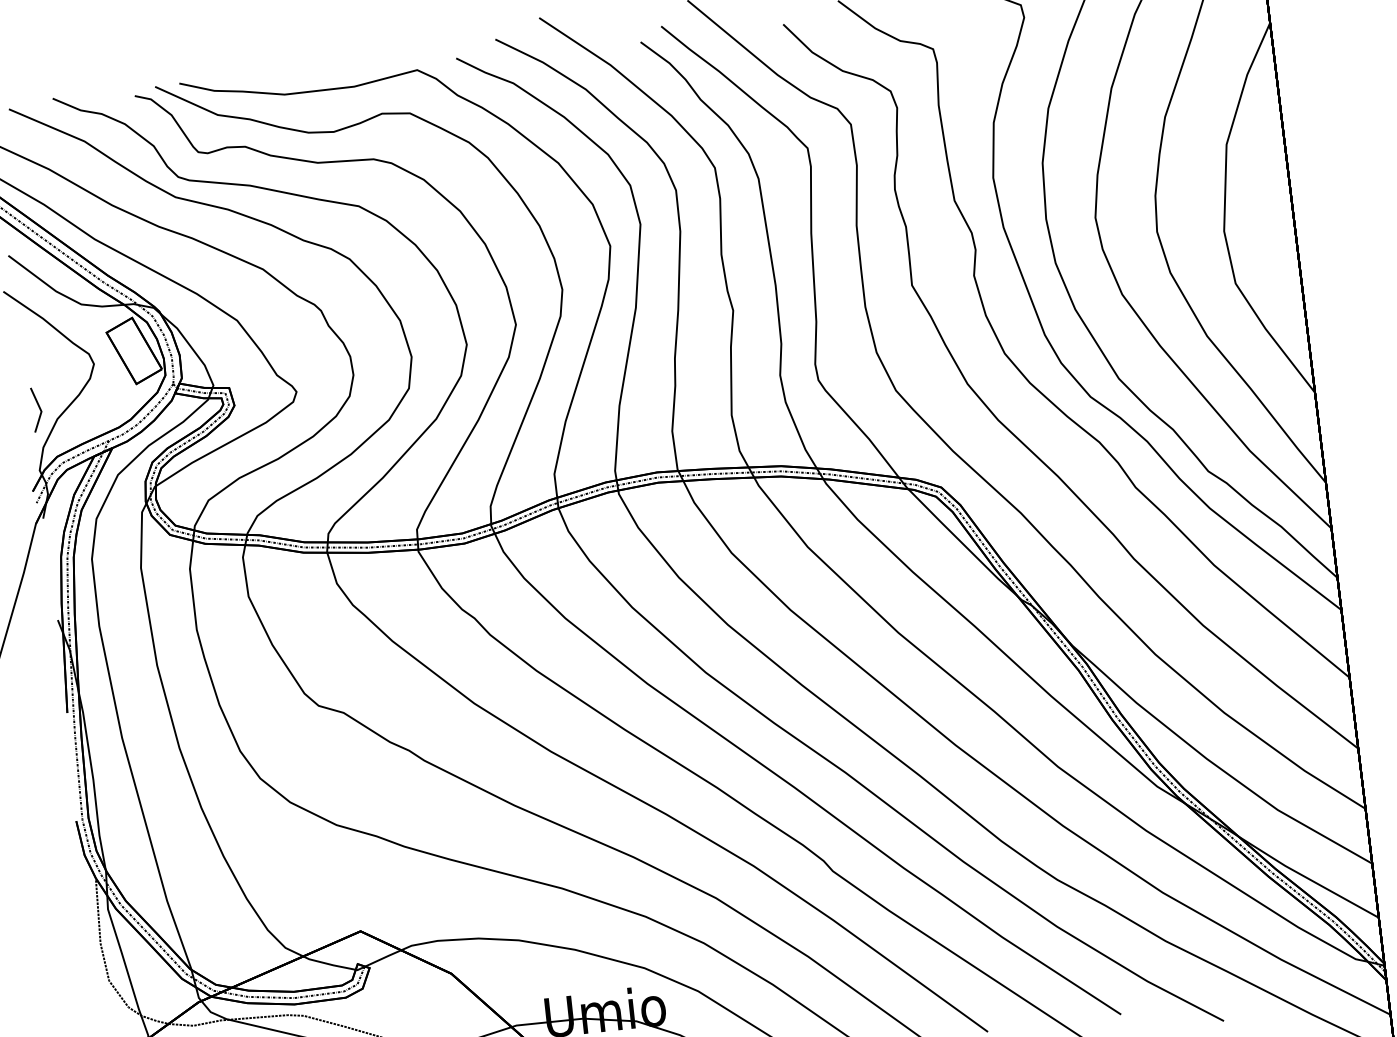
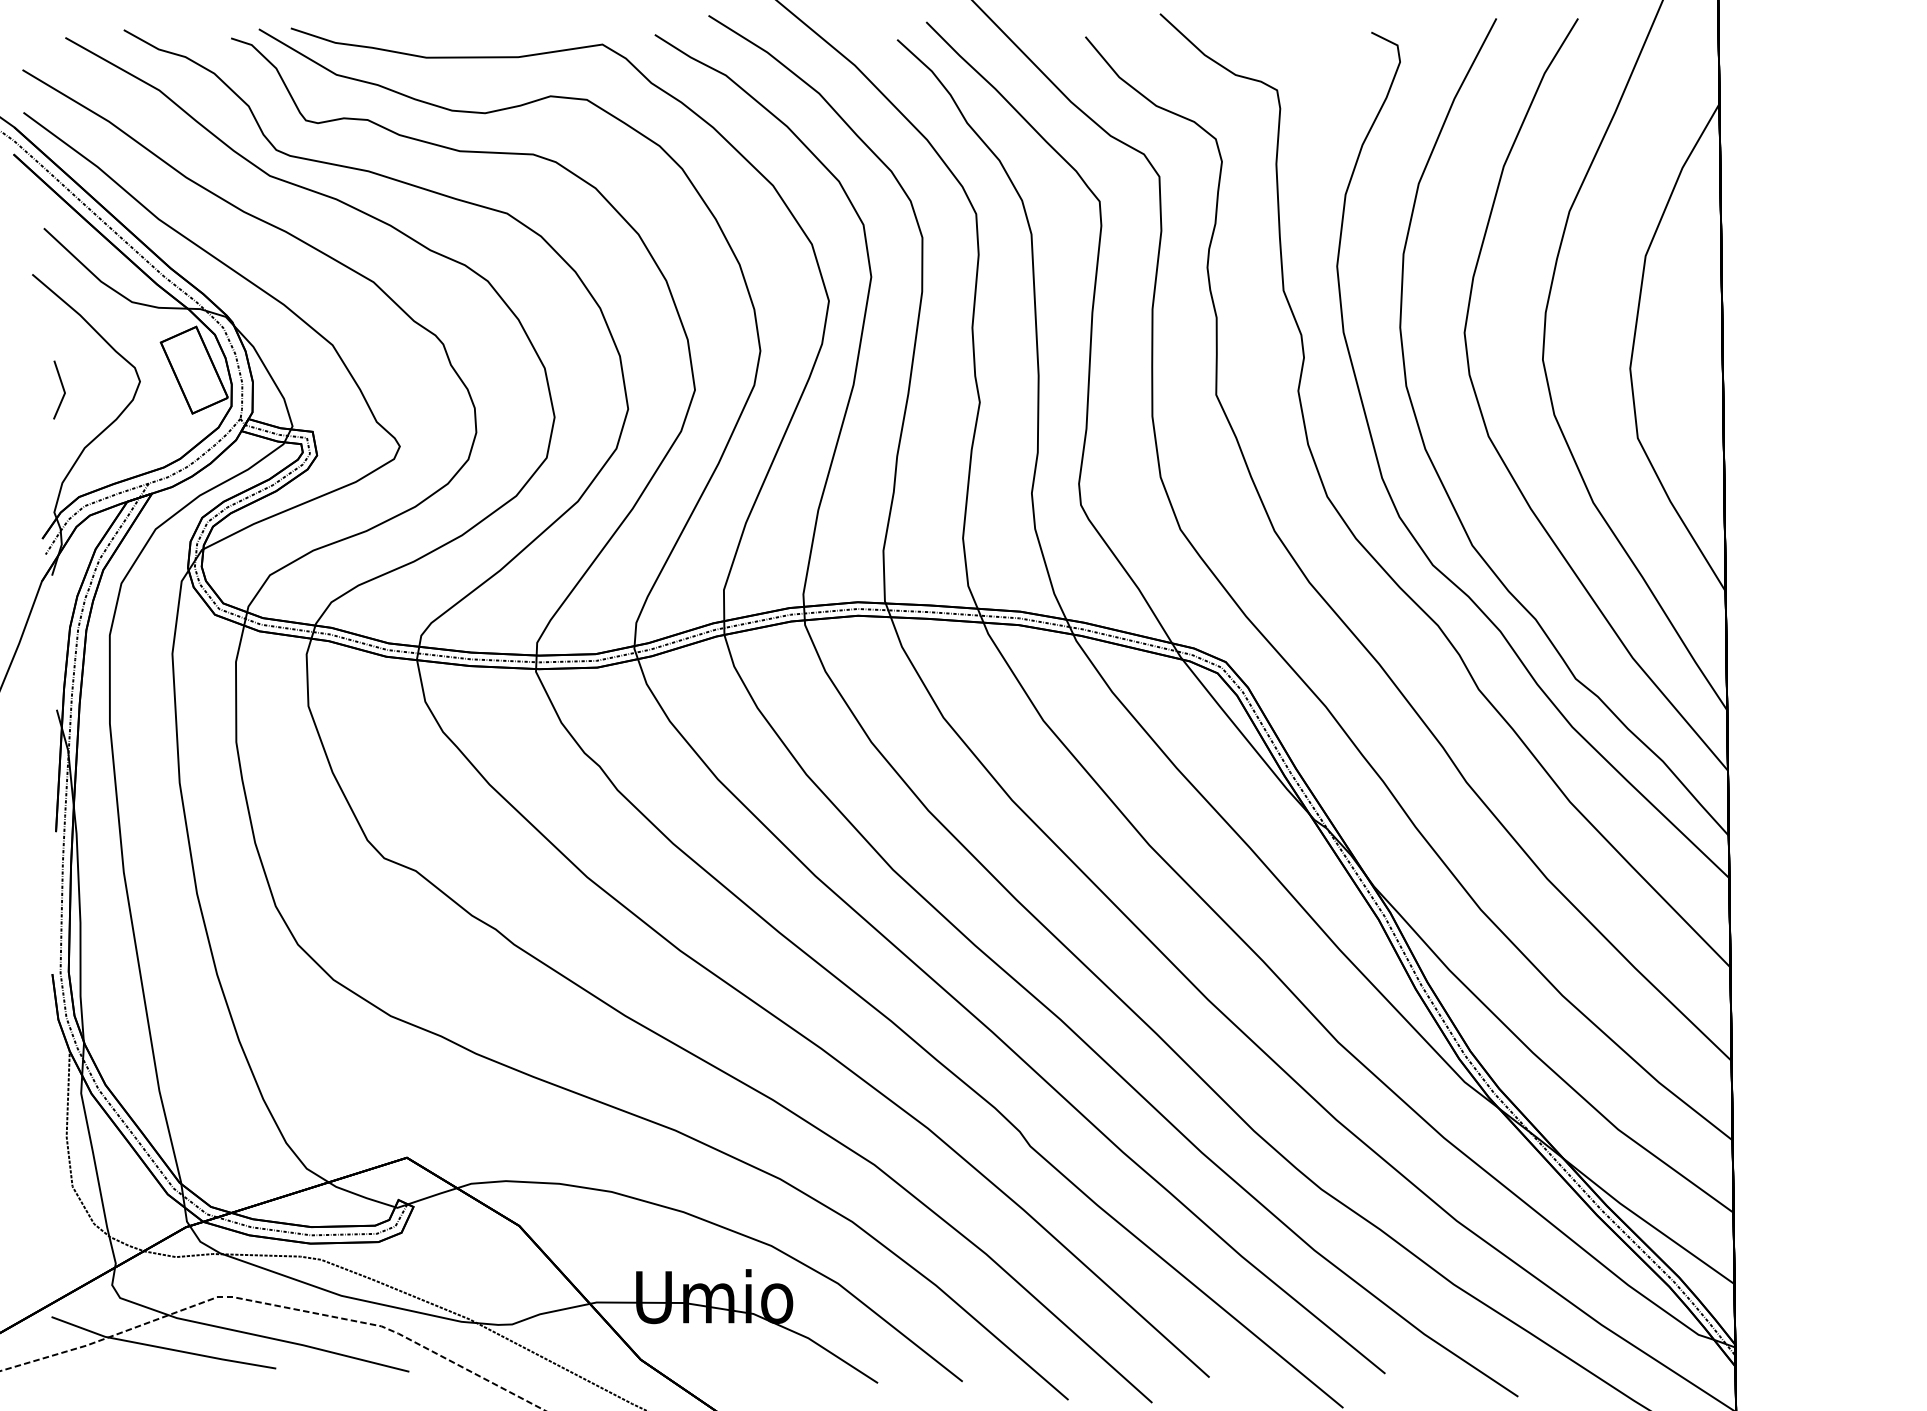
line: (39, 409) -> (62, 389), moved

